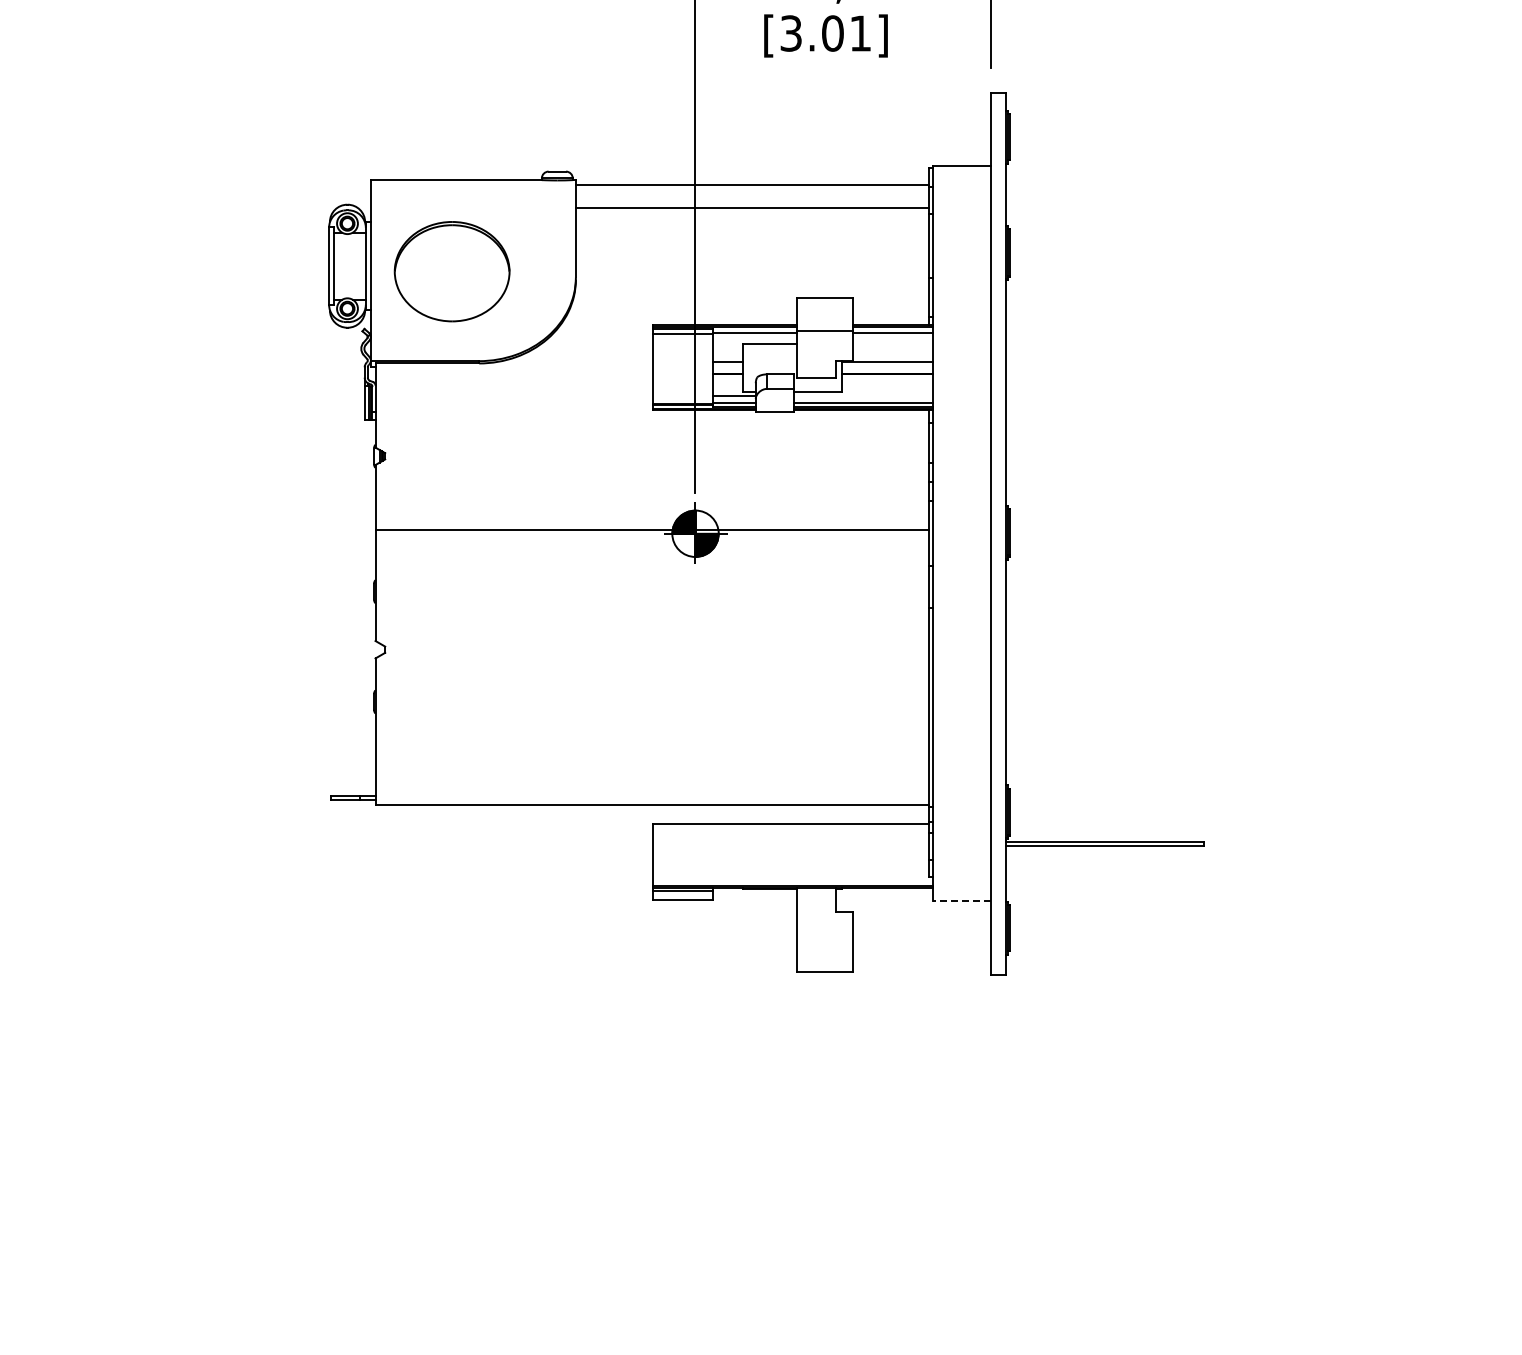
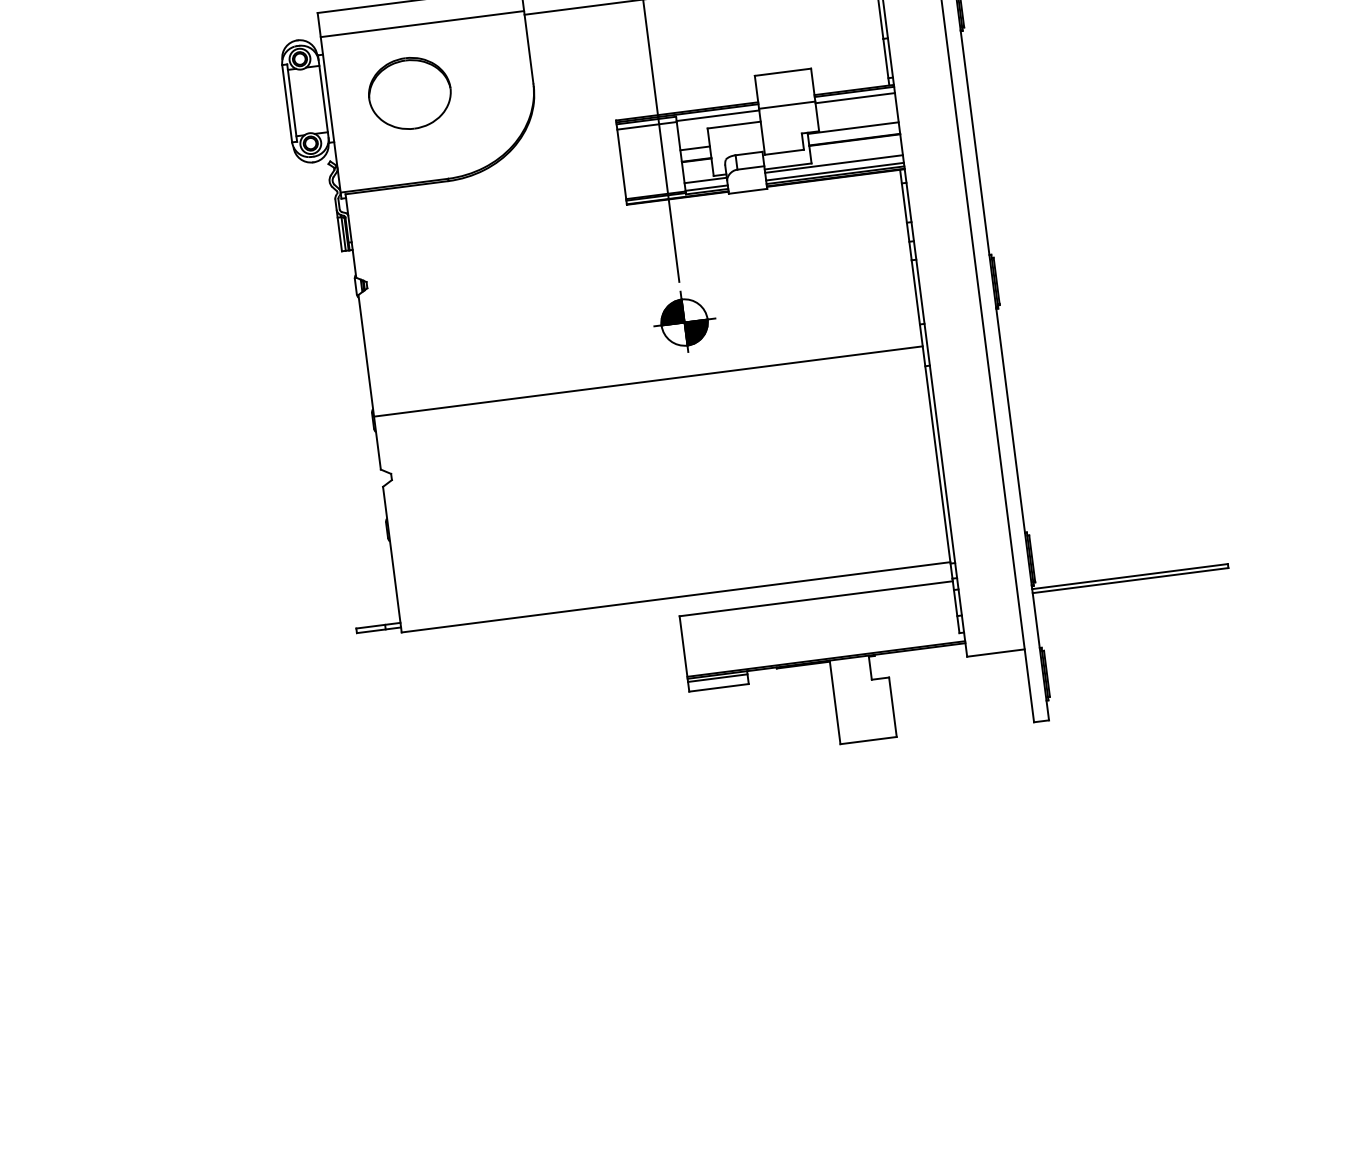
line: (472, 204) -> (421, 24), added
part: (451, 271) -> (409, 93), size x0.71
line: (863, 395) -> (833, 164), added
line: (651, 529) -> (647, 381), moved
line: (961, 901) -> (995, 653), dashed -> solid

